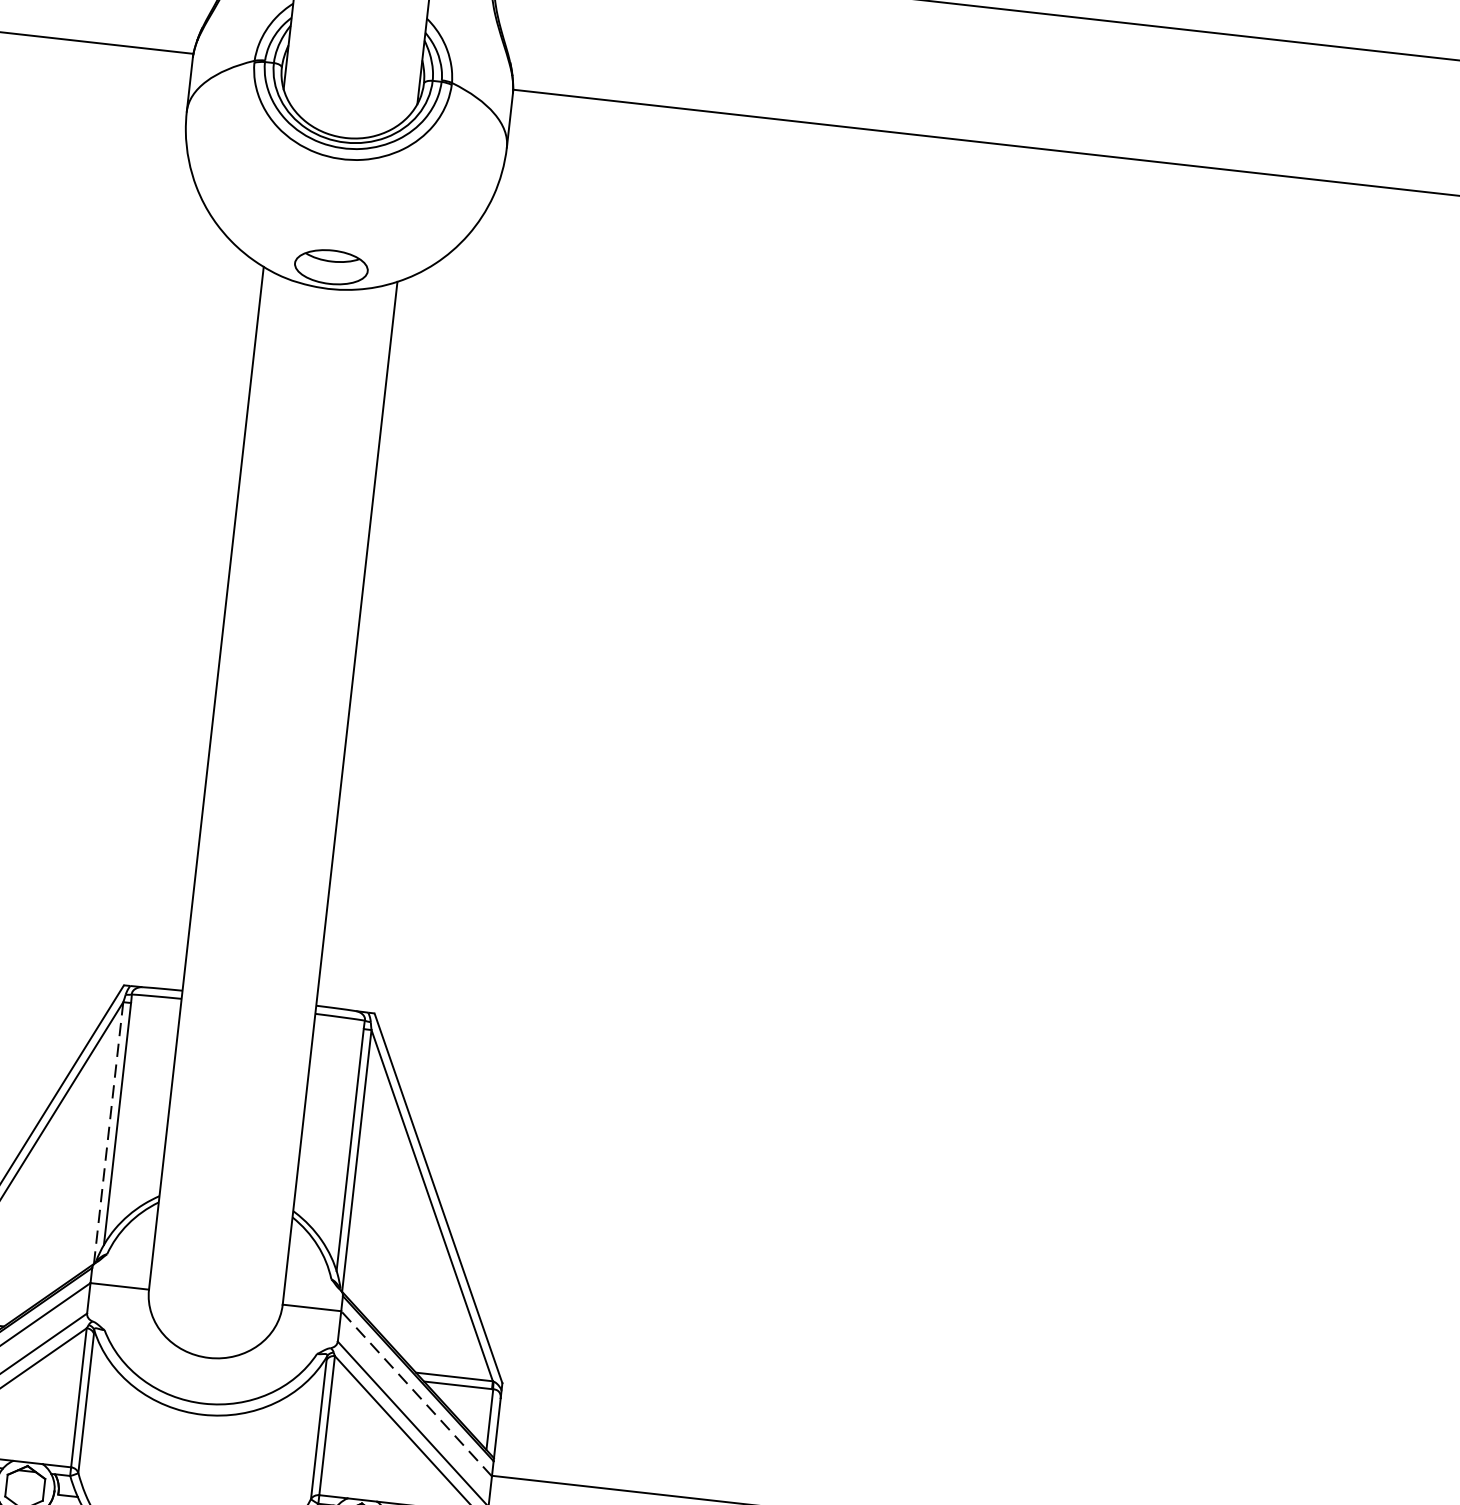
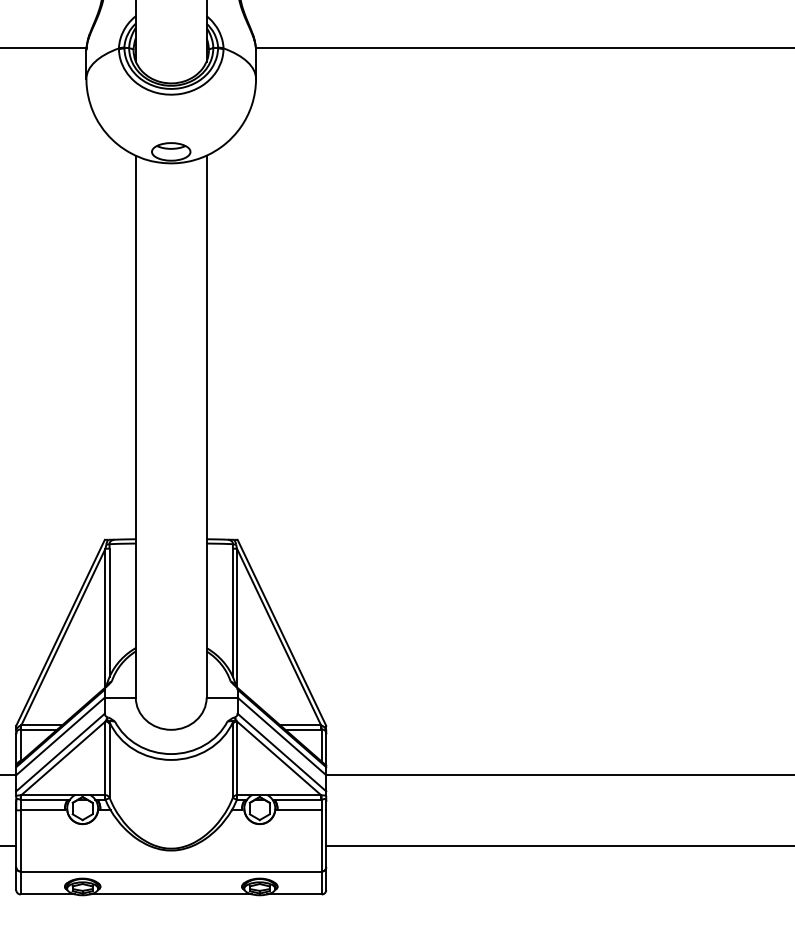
line: (108, 1133) -> (105, 618), dashed -> solid
line: (415, 1393) -> (281, 736), dashed -> solid

